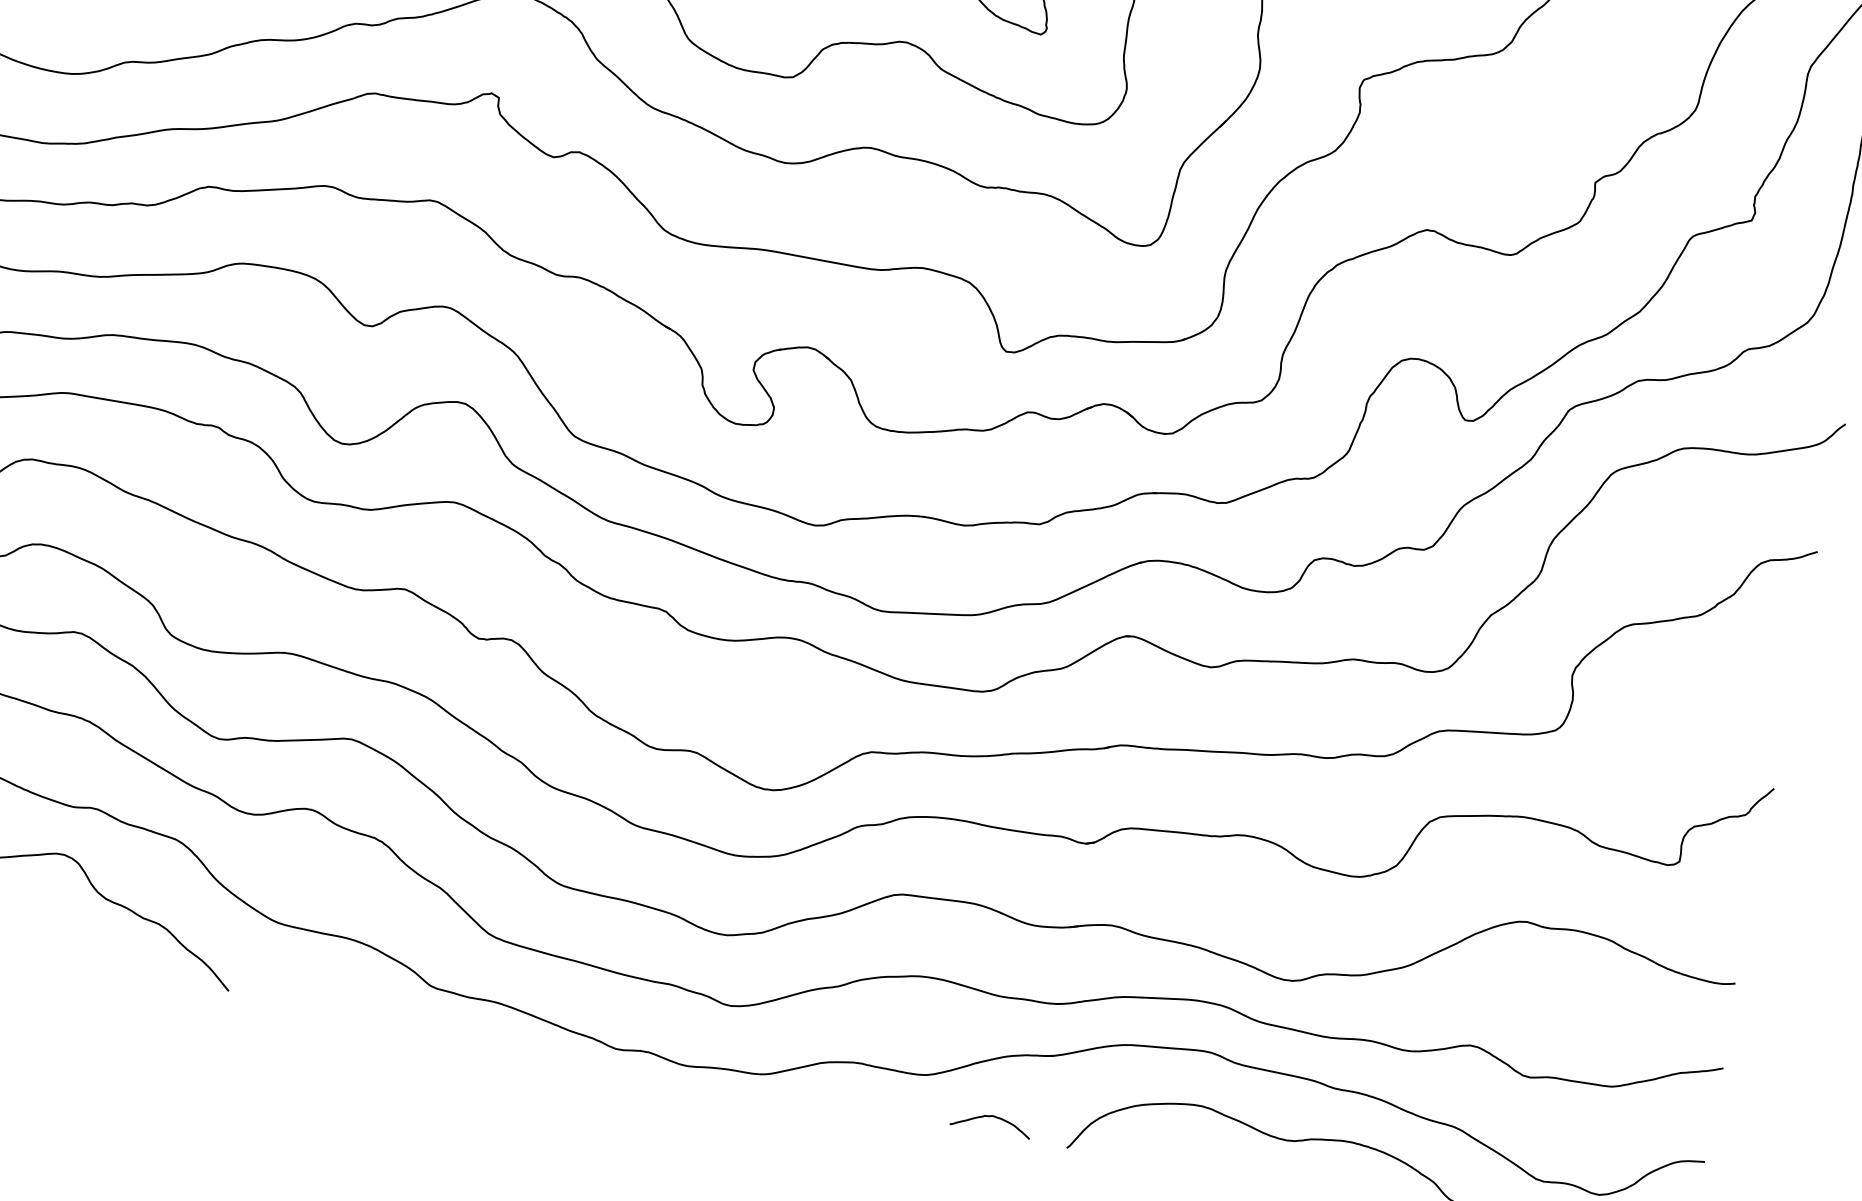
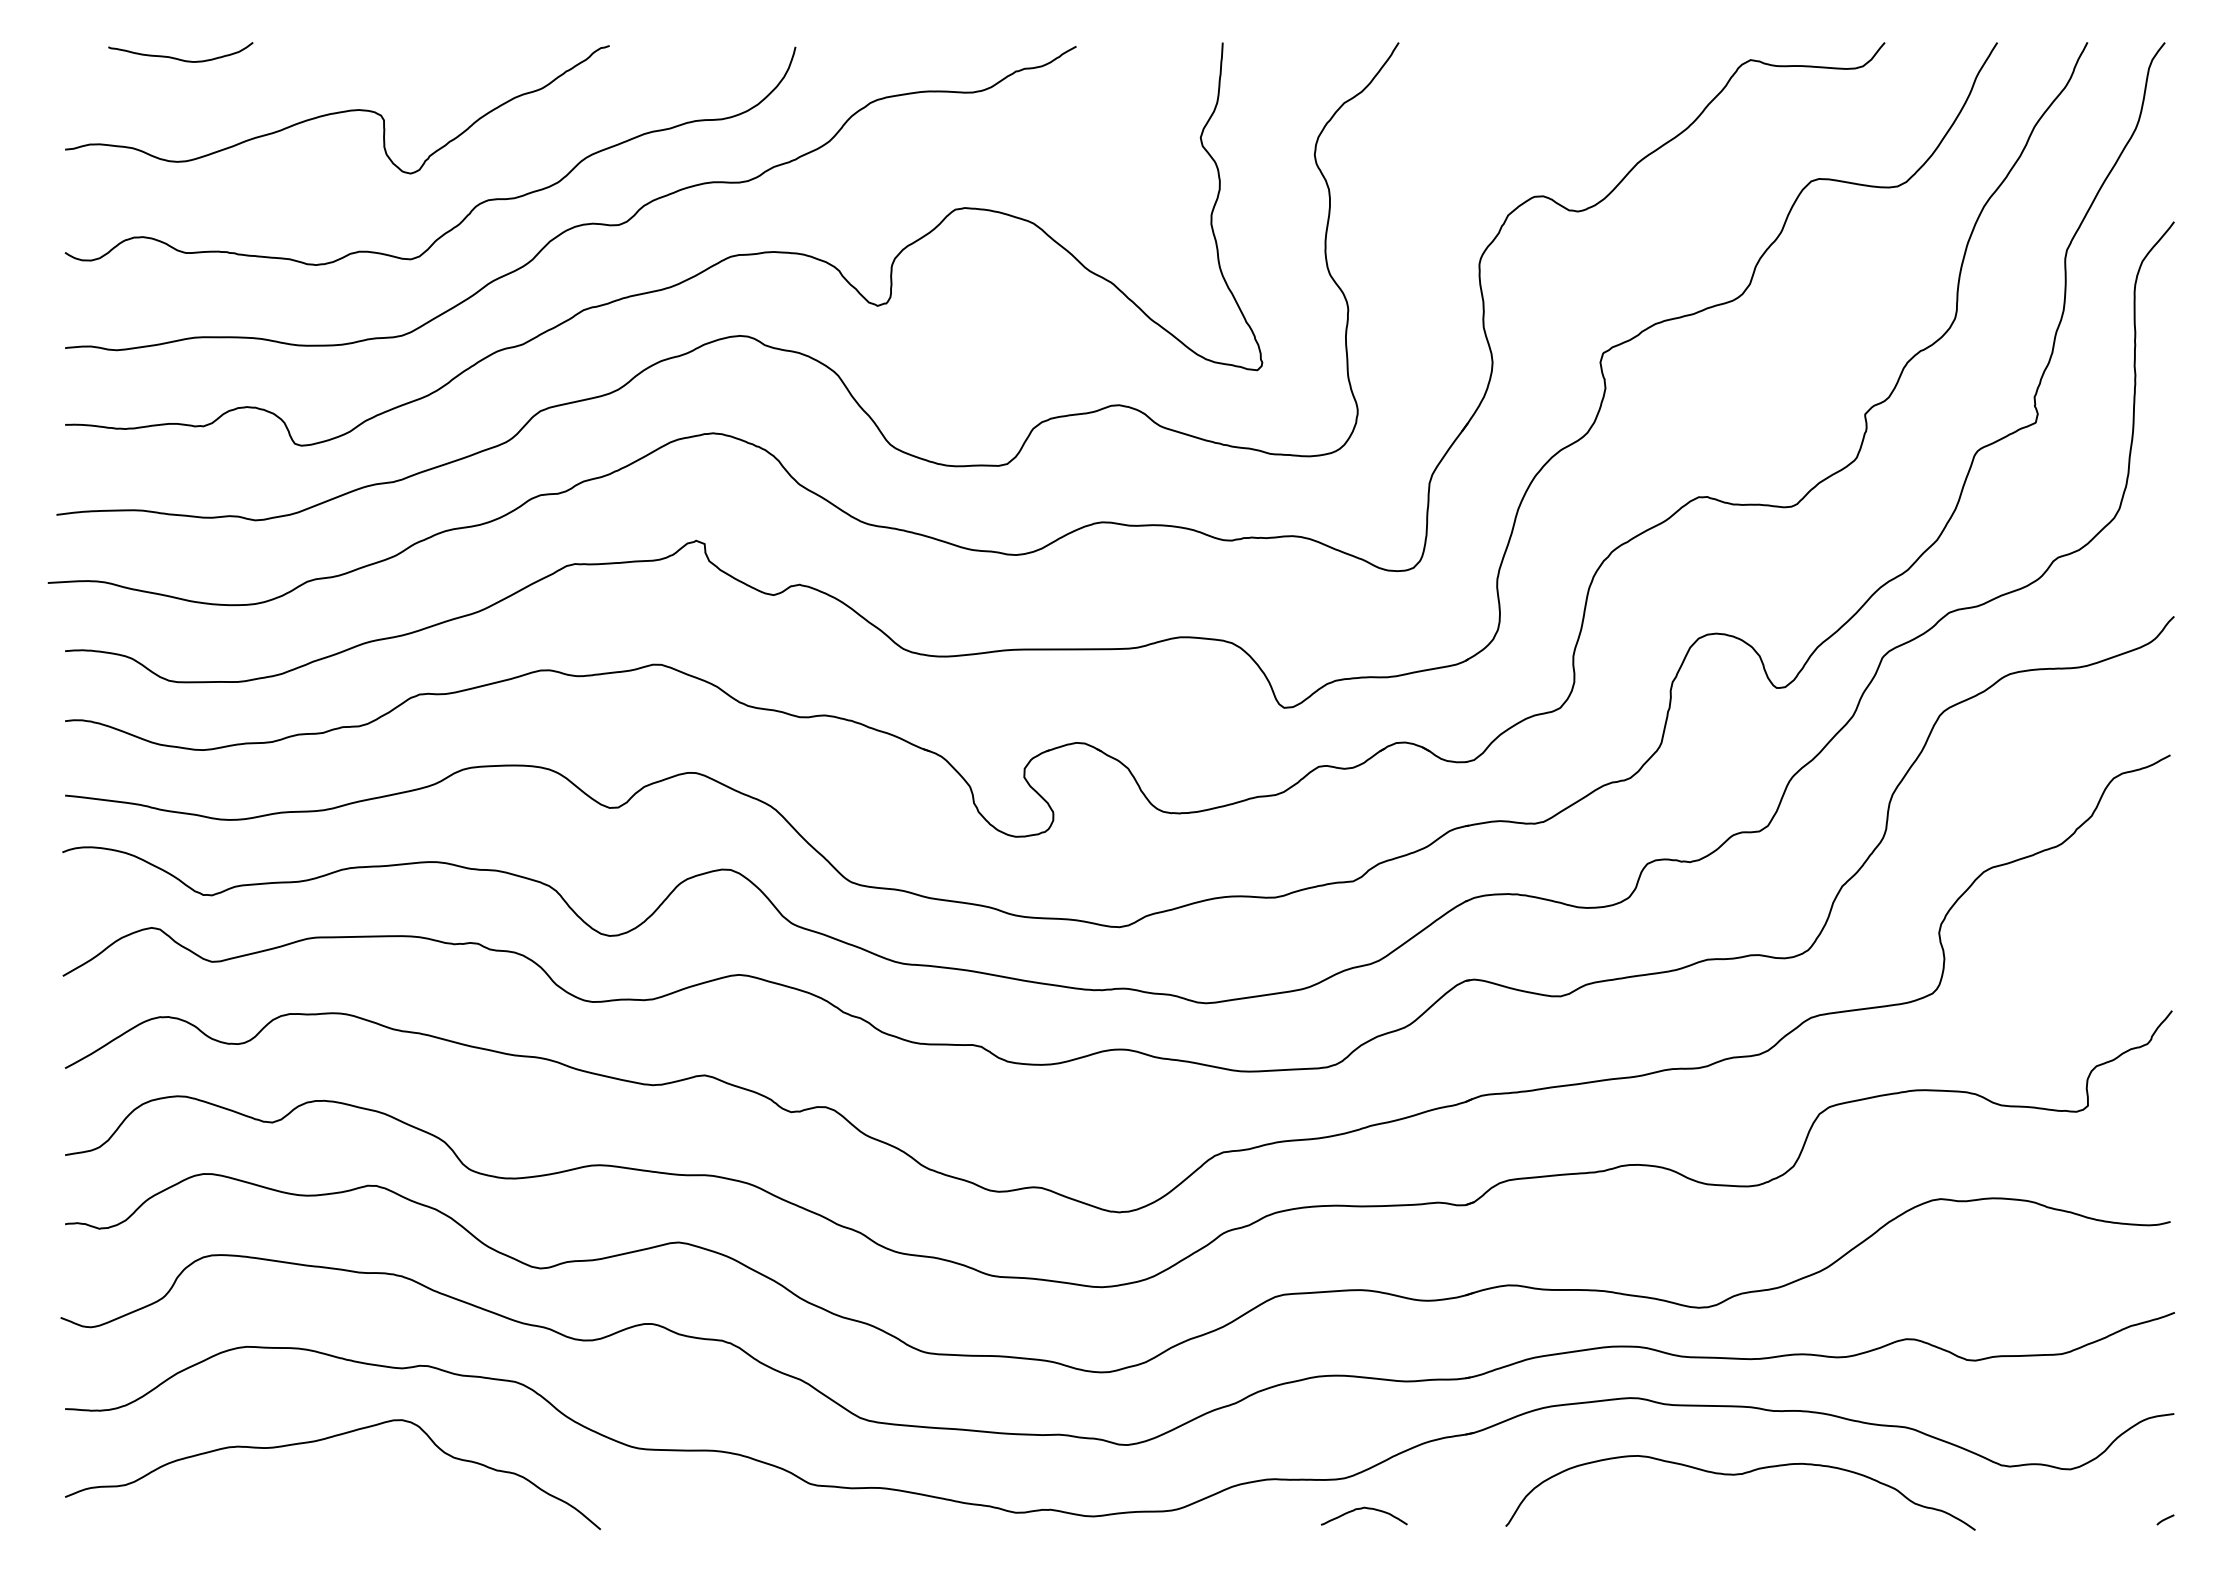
curve: (990, 1117) -> (1362, 1509), moved

